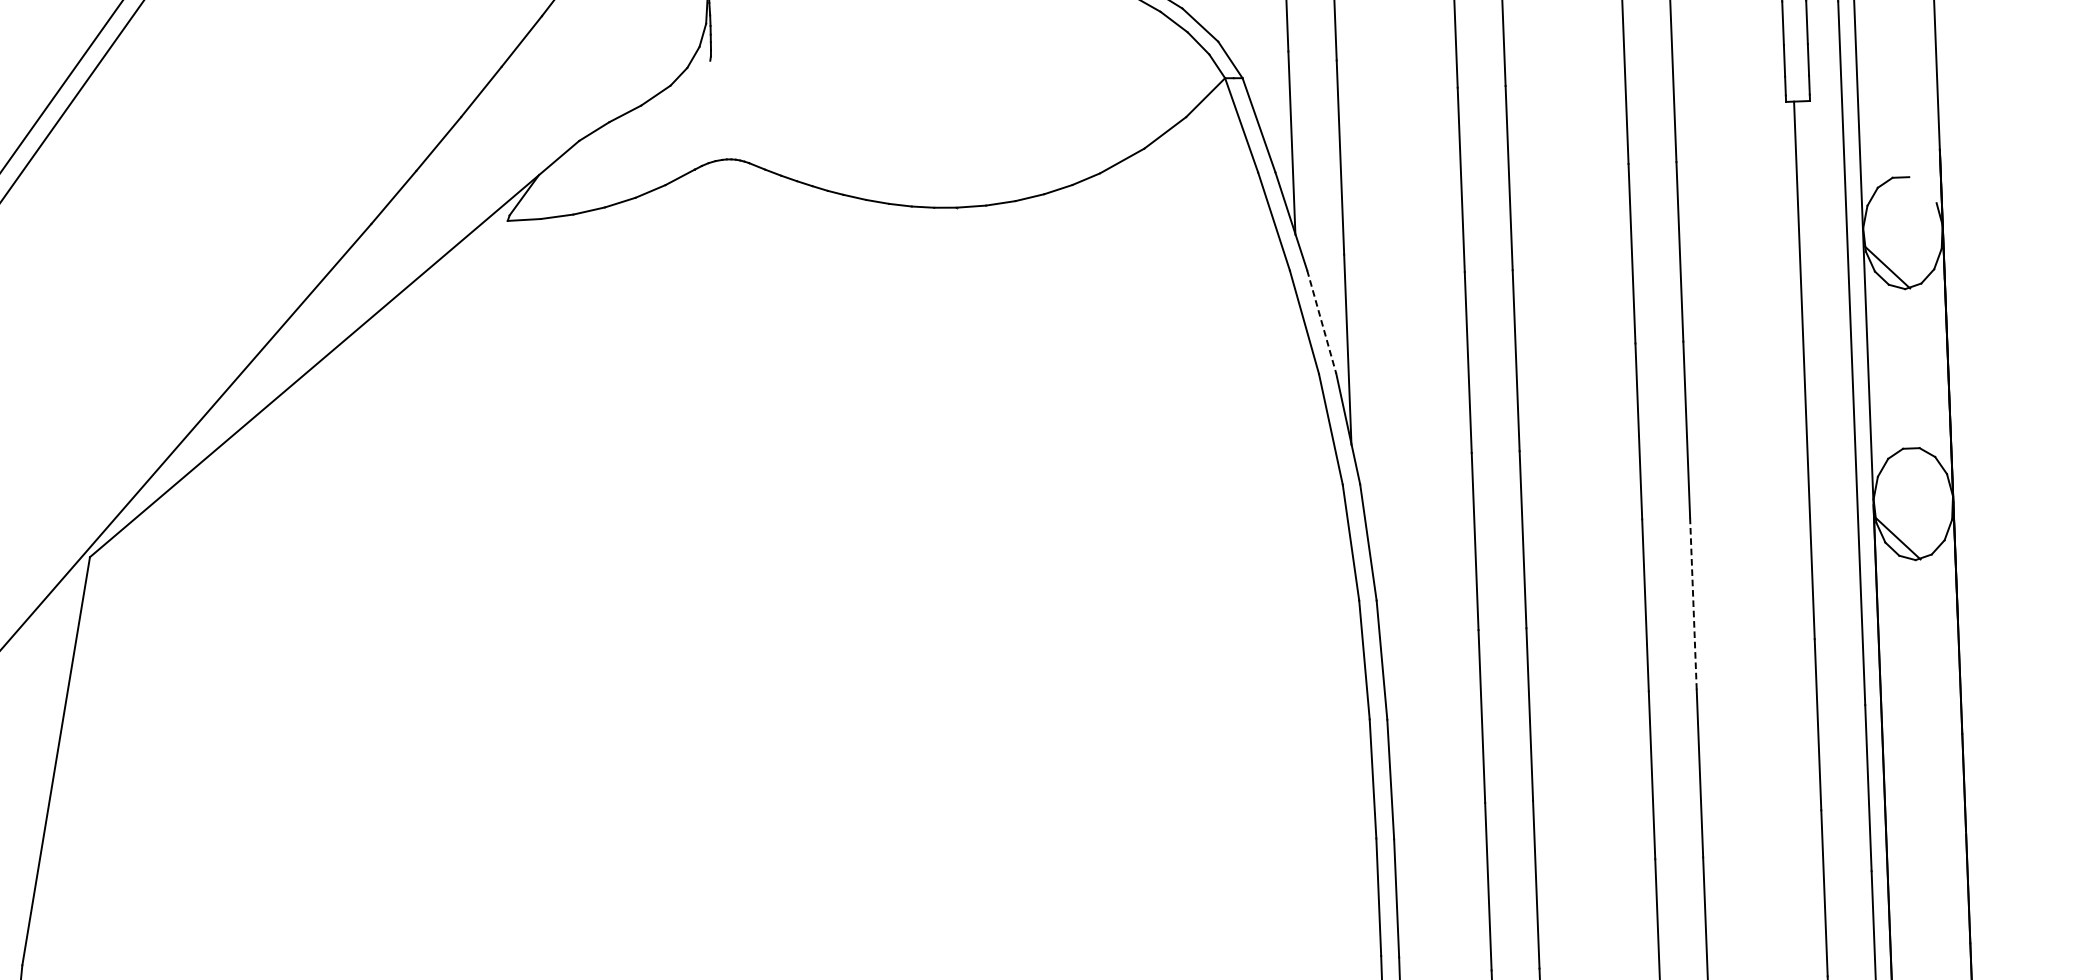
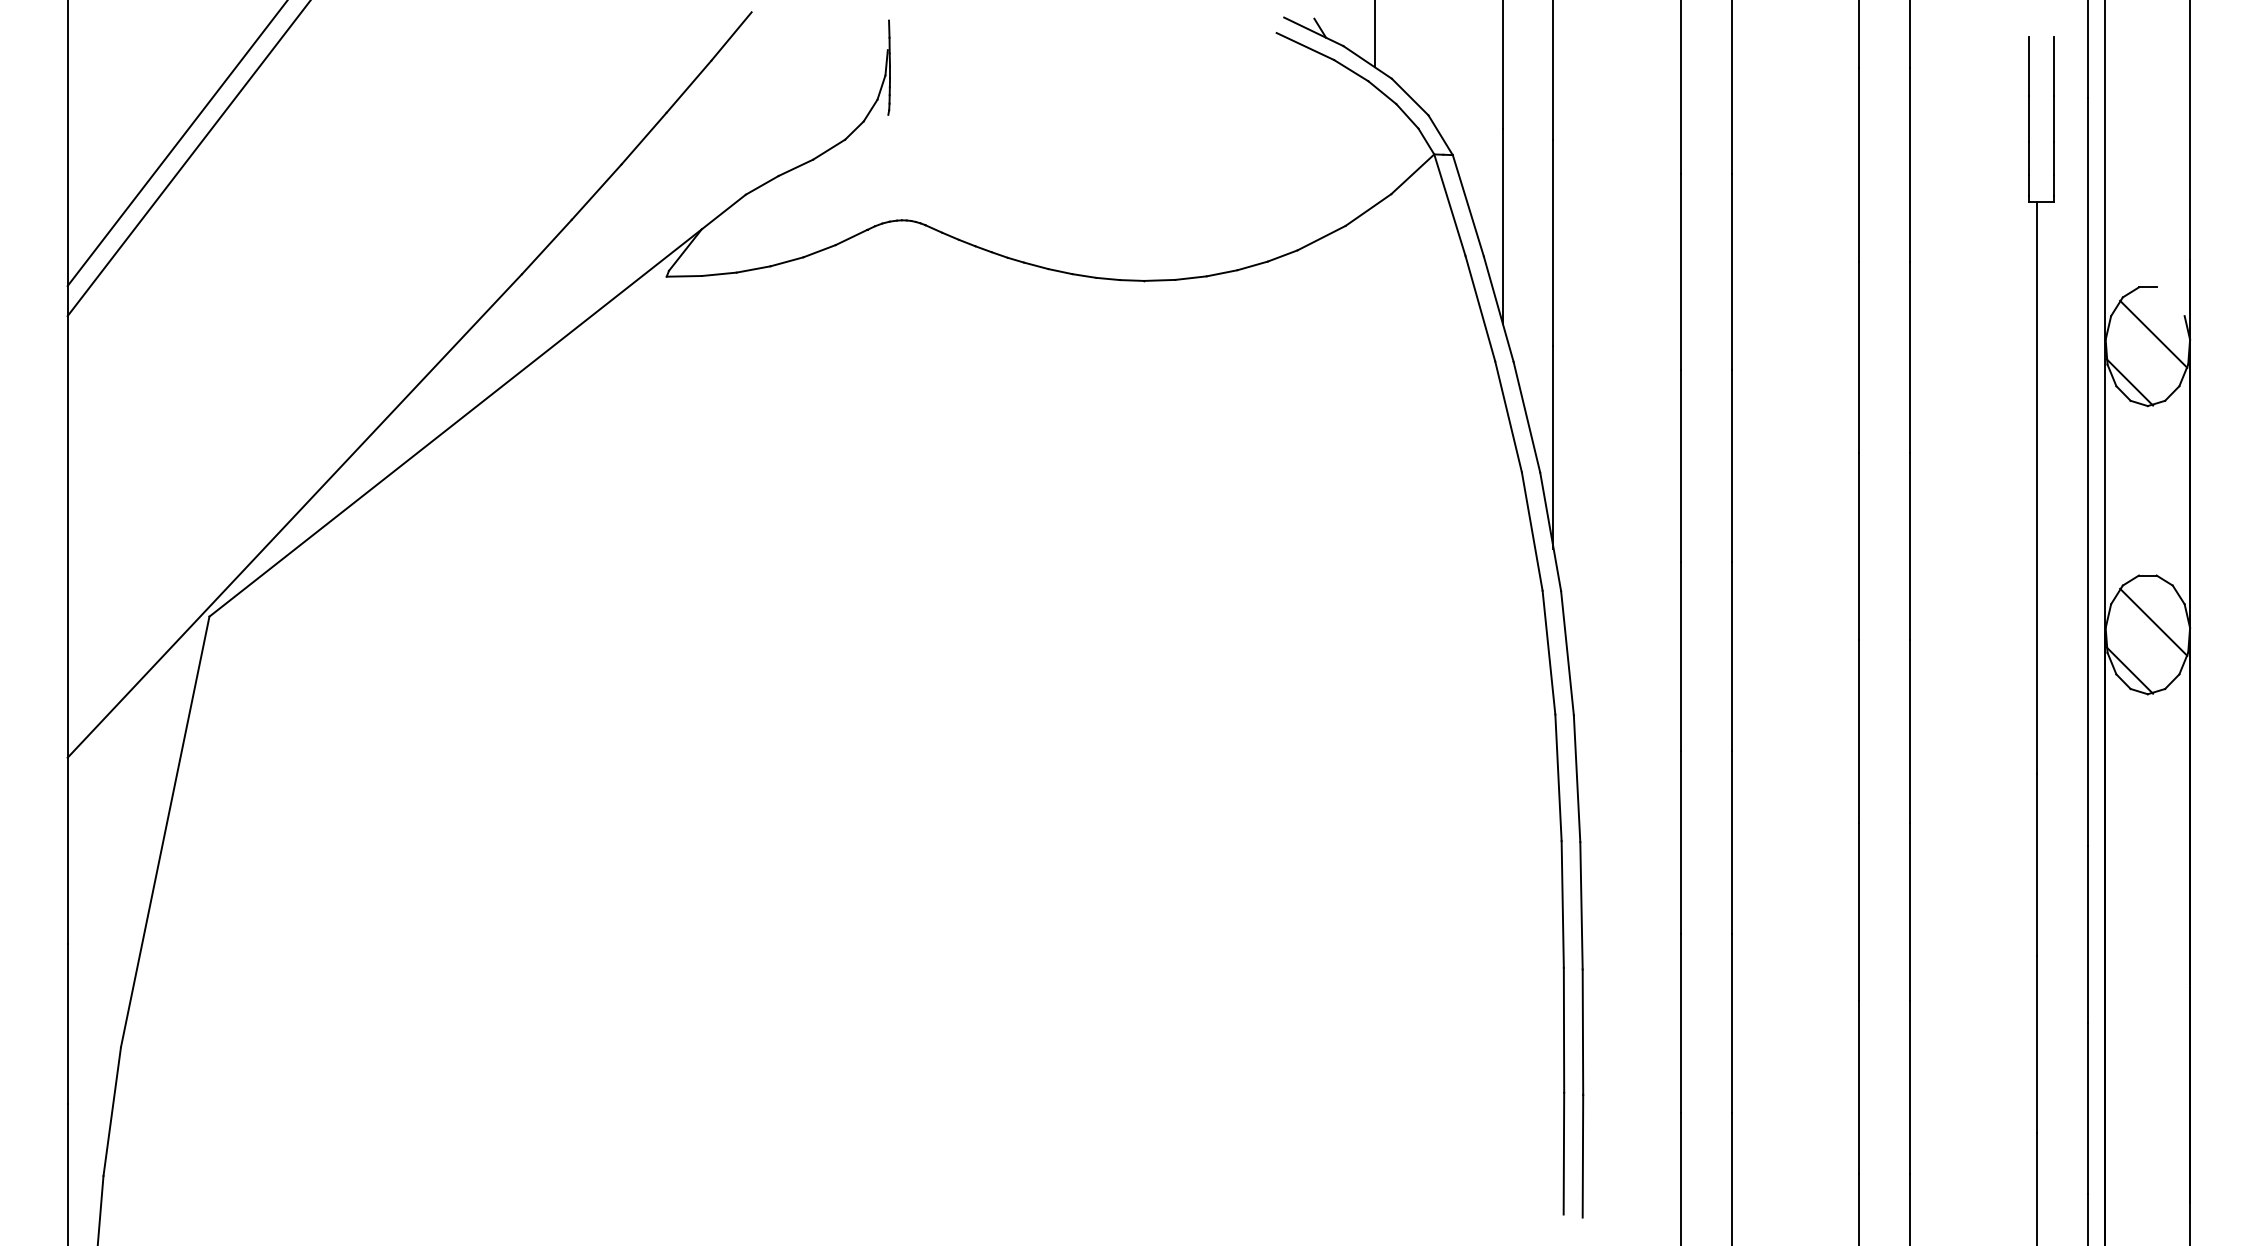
line: (1907, 220) -> (2153, 333), added
line: (1322, 322) -> (1527, 417), dashed -> solid
line: (1918, 491) -> (2153, 621), added
line: (1693, 603) -> (1910, 731), dashed -> solid

